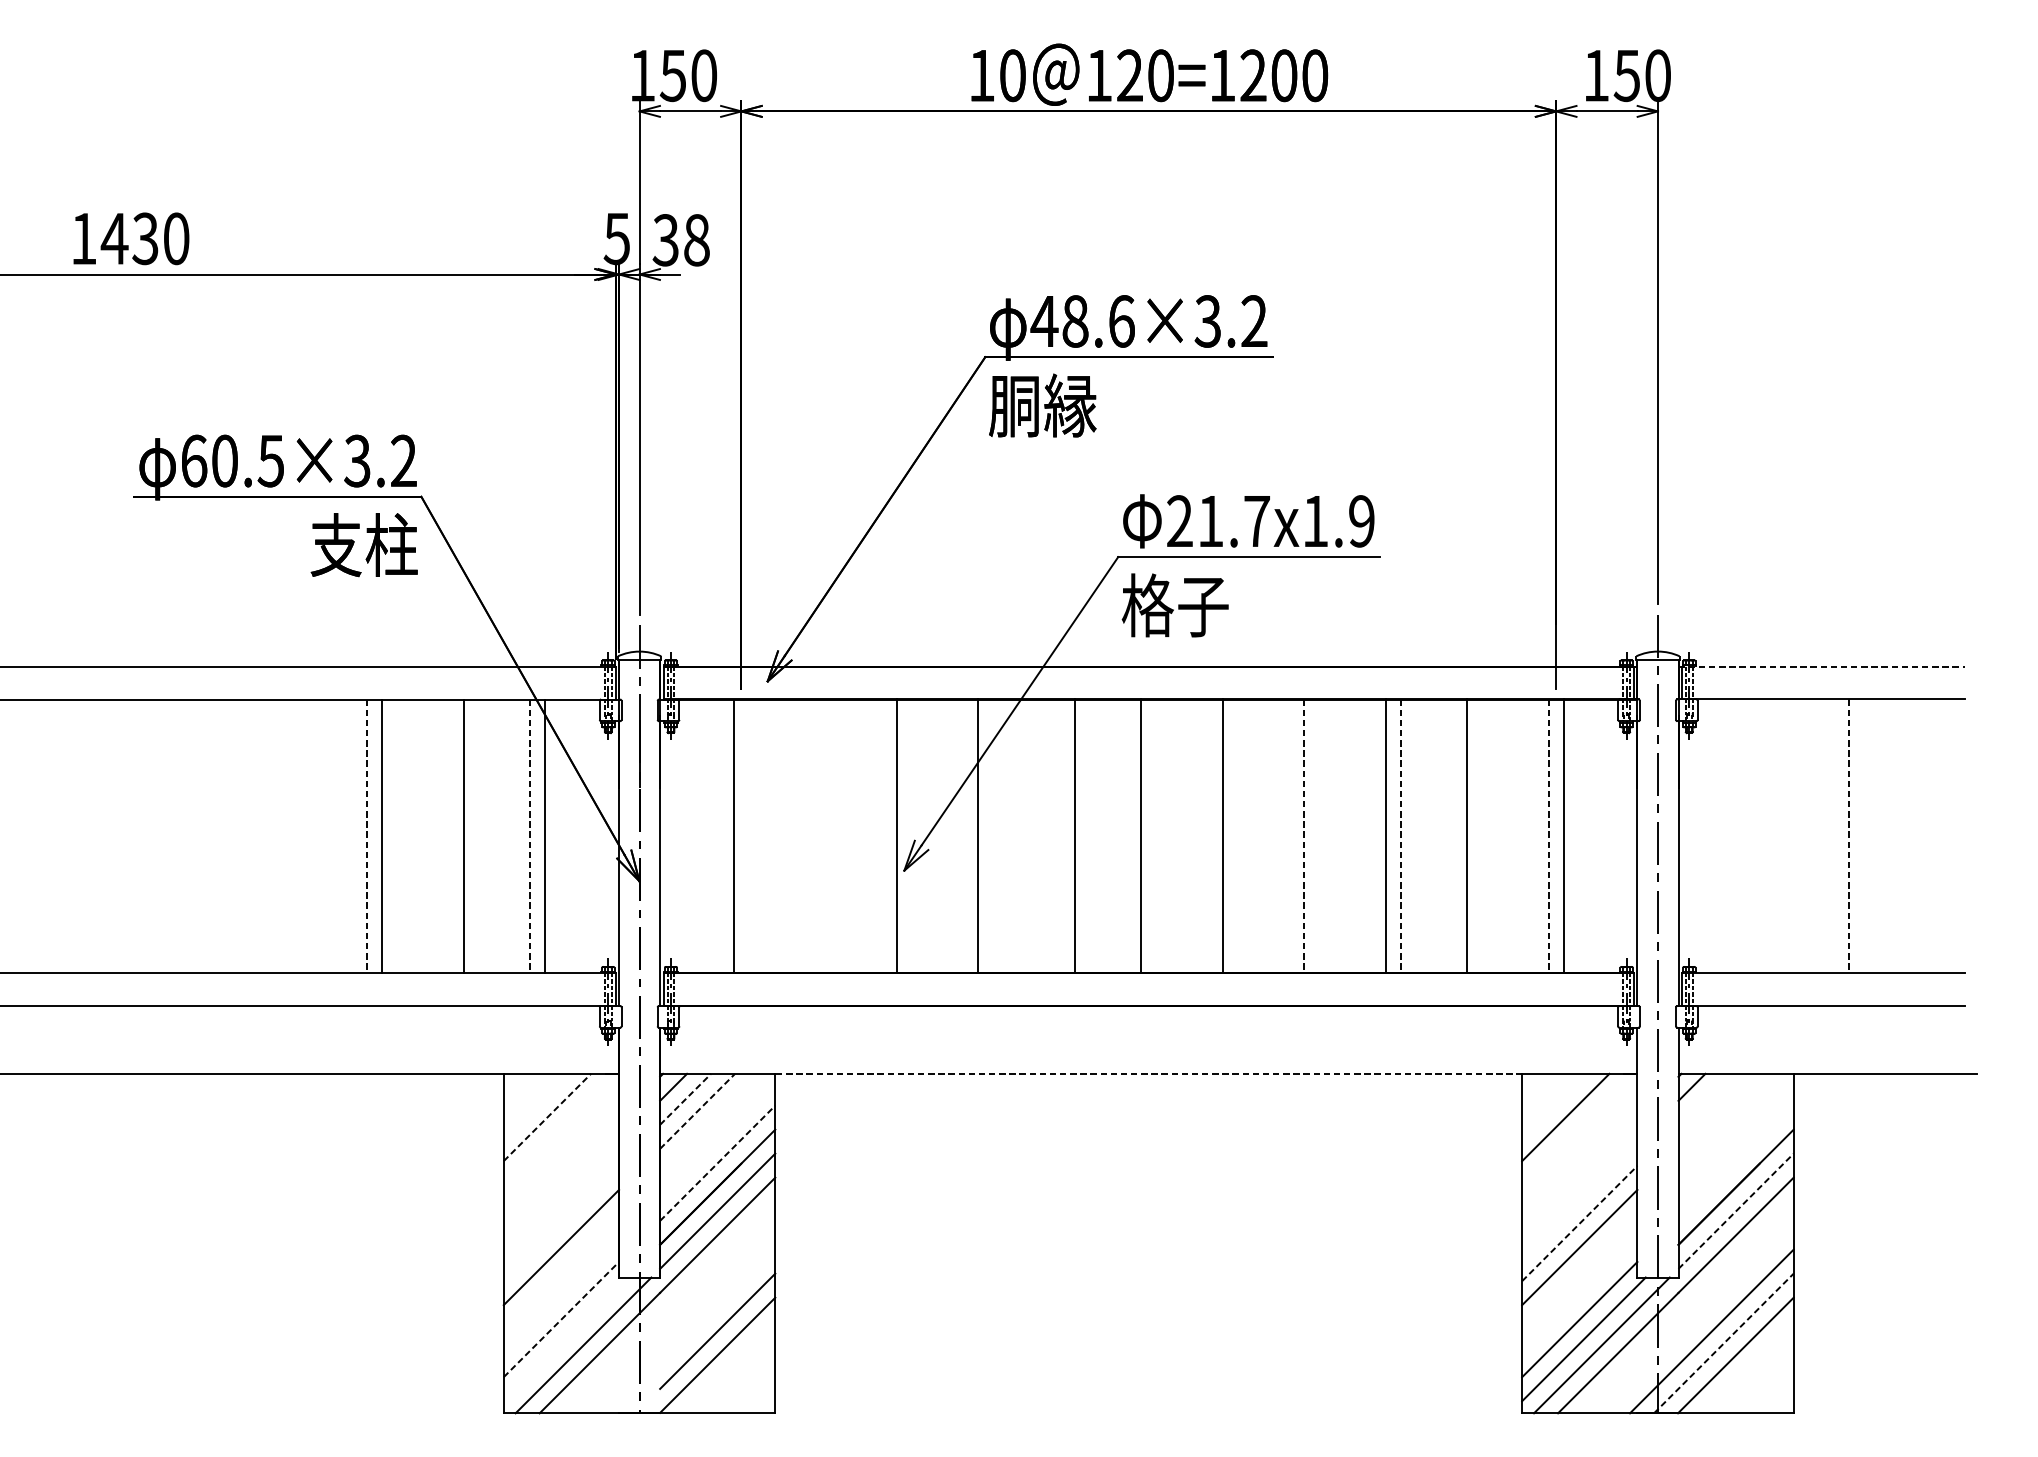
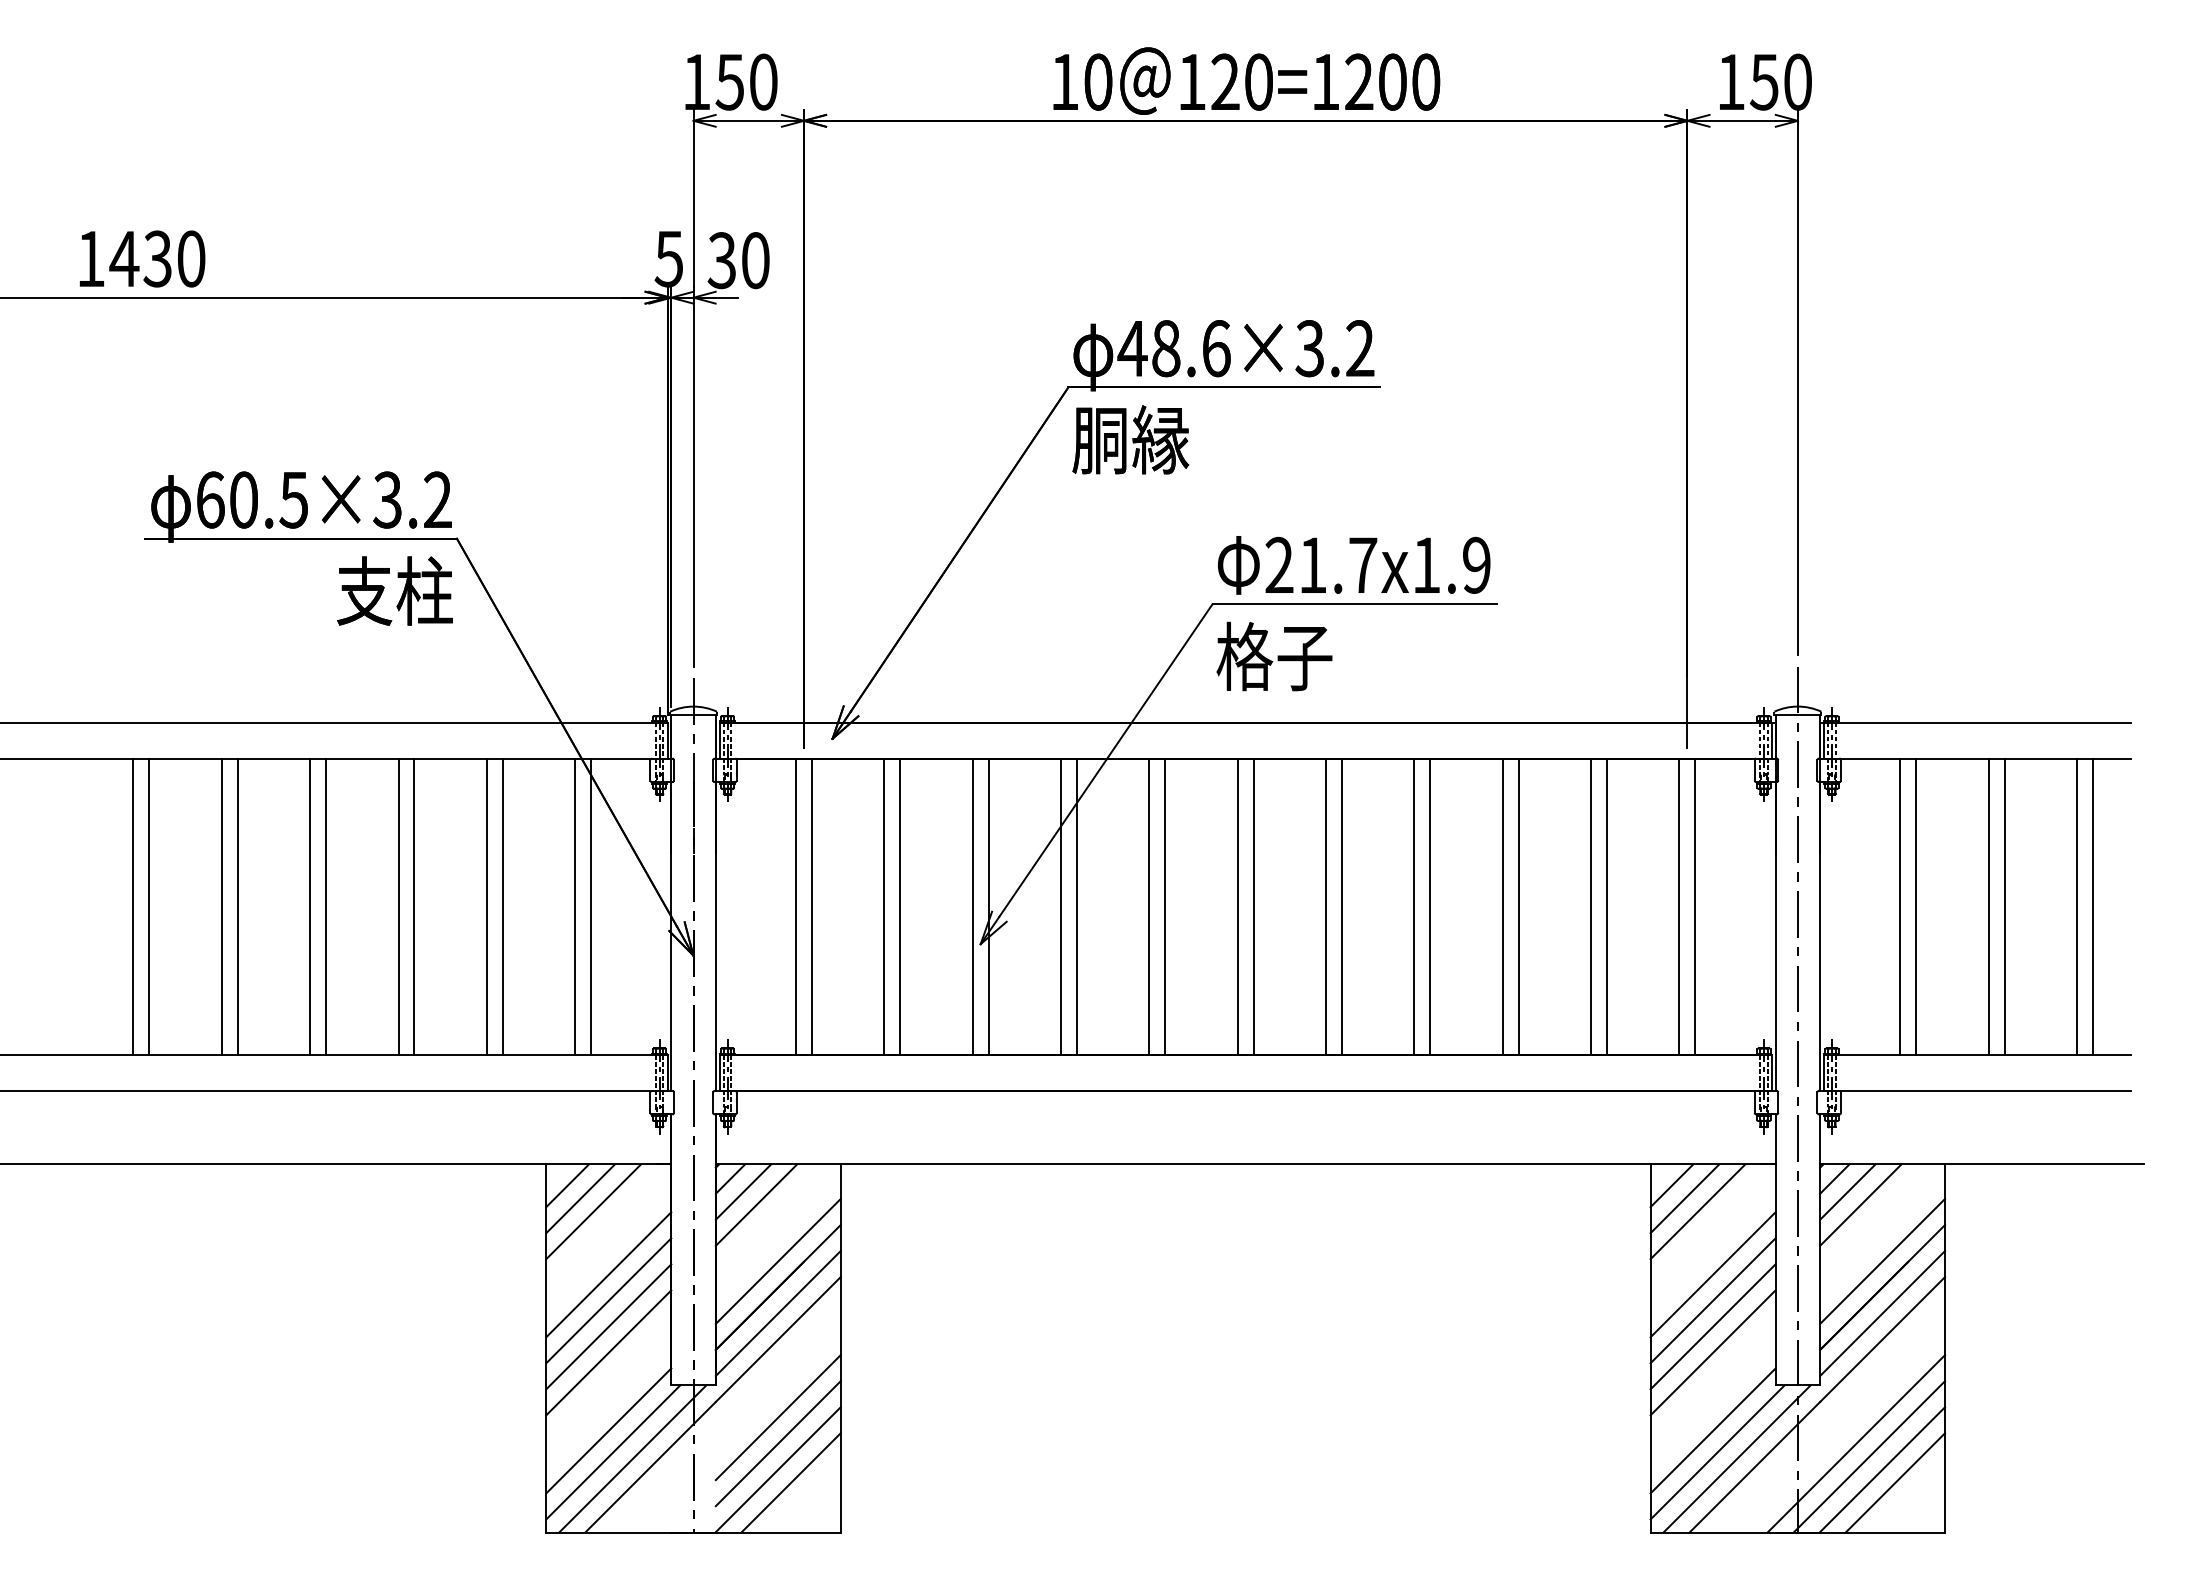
text: (696, 240) -> (755, 260), 38 -> 30
line: (1821, 666) -> (1975, 722), dashed -> solid
line: (123, 835) -> (133, 906), added
line: (137, 835) -> (149, 906), added
line: (204, 835) -> (221, 906), added
line: (218, 835) -> (237, 906), added
line: (286, 835) -> (310, 906), added
line: (301, 835) -> (326, 906), added
line: (448, 835) -> (486, 906), added
line: (749, 835) -> (812, 906), added
line: (815, 835) -> (884, 906), added
line: (830, 835) -> (900, 906), added
line: (911, 835) -> (988, 906), added
line: (993, 835) -> (1077, 906), added
line: (1060, 835) -> (1149, 906), added
line: (1155, 835) -> (1253, 906), added
line: (1238, 835) -> (1342, 906), added
line: (1319, 835) -> (1430, 906), added
line: (1482, 835) -> (1607, 906), added
line: (1752, 835) -> (1900, 906), added
line: (1767, 835) -> (1916, 906), added
line: (1833, 835) -> (1988, 906), added
line: (1915, 835) -> (2077, 906), added
line: (1929, 835) -> (2092, 906), added
line: (367, 836) -> (398, 907), dashed -> solid
line: (530, 836) -> (575, 907), dashed -> solid
line: (1304, 836) -> (1414, 907), dashed -> solid
line: (1400, 836) -> (1518, 907), dashed -> solid
line: (1548, 836) -> (1679, 907), dashed -> solid
line: (1848, 836) -> (2004, 907), dashed -> solid
line: (1149, 1073) -> (1246, 1164), dashed -> solid
line: (523, 1093) -> (567, 1185), added
line: (1541, 1093) -> (1671, 1185), added
line: (685, 1098) -> (743, 1191), dashed -> solid
line: (1703, 1098) -> (1847, 1191), added
line: (535, 1105) -> (580, 1198), added
line: (1553, 1105) -> (1684, 1198), added
line: (697, 1110) -> (756, 1204), dashed -> solid
line: (1715, 1110) -> (1860, 1204), added
line: (547, 1117) -> (593, 1211), dashed -> solid
line: (1736, 1162) -> (1882, 1260), added
line: (717, 1163) -> (778, 1261), dashed -> solid
line: (561, 1175) -> (608, 1274), added
line: (1579, 1175) -> (1712, 1274), added
line: (561, 1199) -> (608, 1300), added
line: (1579, 1199) -> (1712, 1300), added
line: (1736, 1211) -> (1882, 1313), dashed -> solid
line: (561, 1223) -> (608, 1326), added
line: (1580, 1223) -> (1713, 1326), dashed -> solid
line: (716, 1307) -> (777, 1417), added
line: (562, 1319) -> (609, 1430), dashed -> solid
line: (565, 1339) -> (613, 1452), added
line: (1724, 1343) -> (1869, 1456), dashed -> solid
line: (728, 1367) -> (790, 1482), added
line: (1747, 1367) -> (1895, 1482), added

